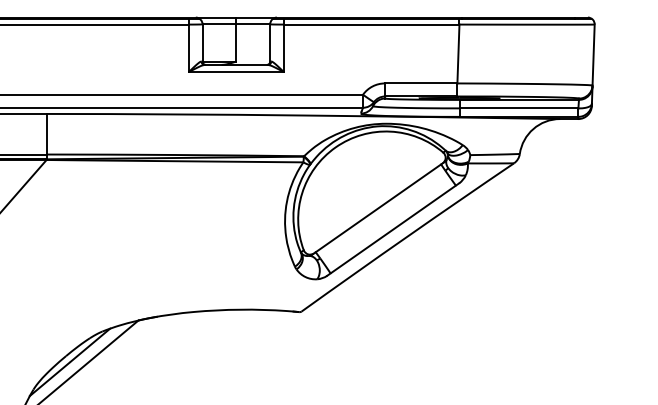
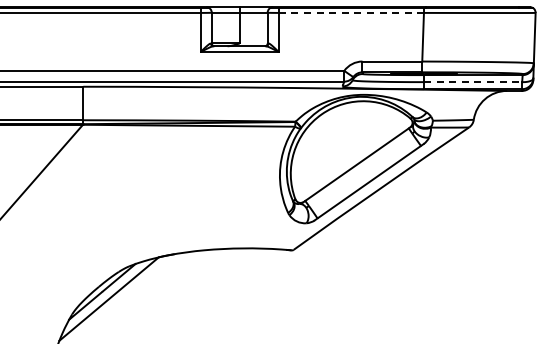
line: (371, 24) -> (351, 12), solid -> dashed
line: (519, 108) -> (473, 82), solid -> dashed

